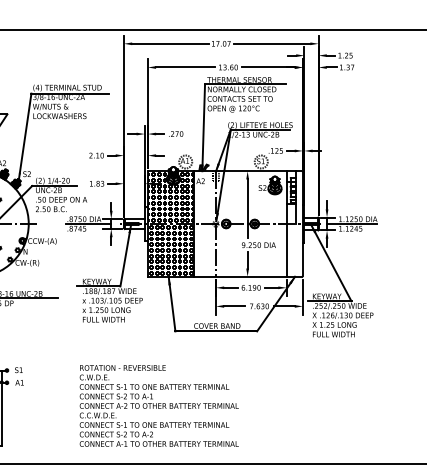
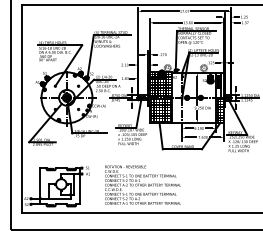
hatch: (295, 250) -> (220, 110), added
text: (158, 404) -> (142, 184), moved

